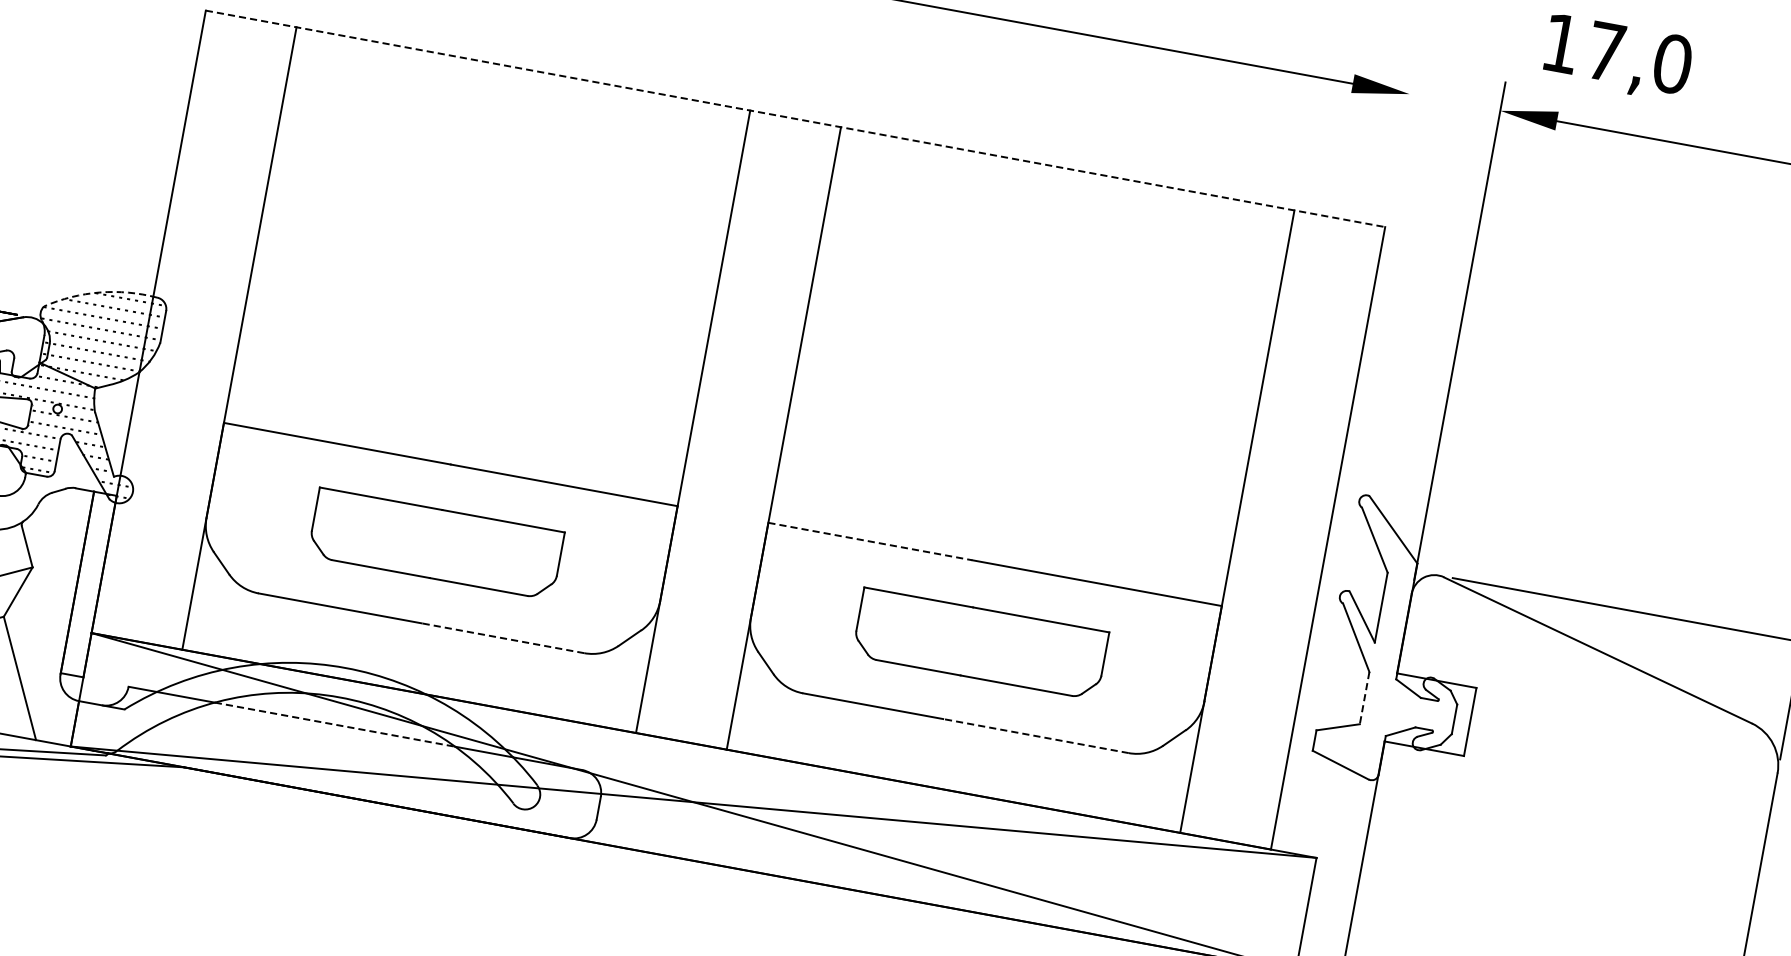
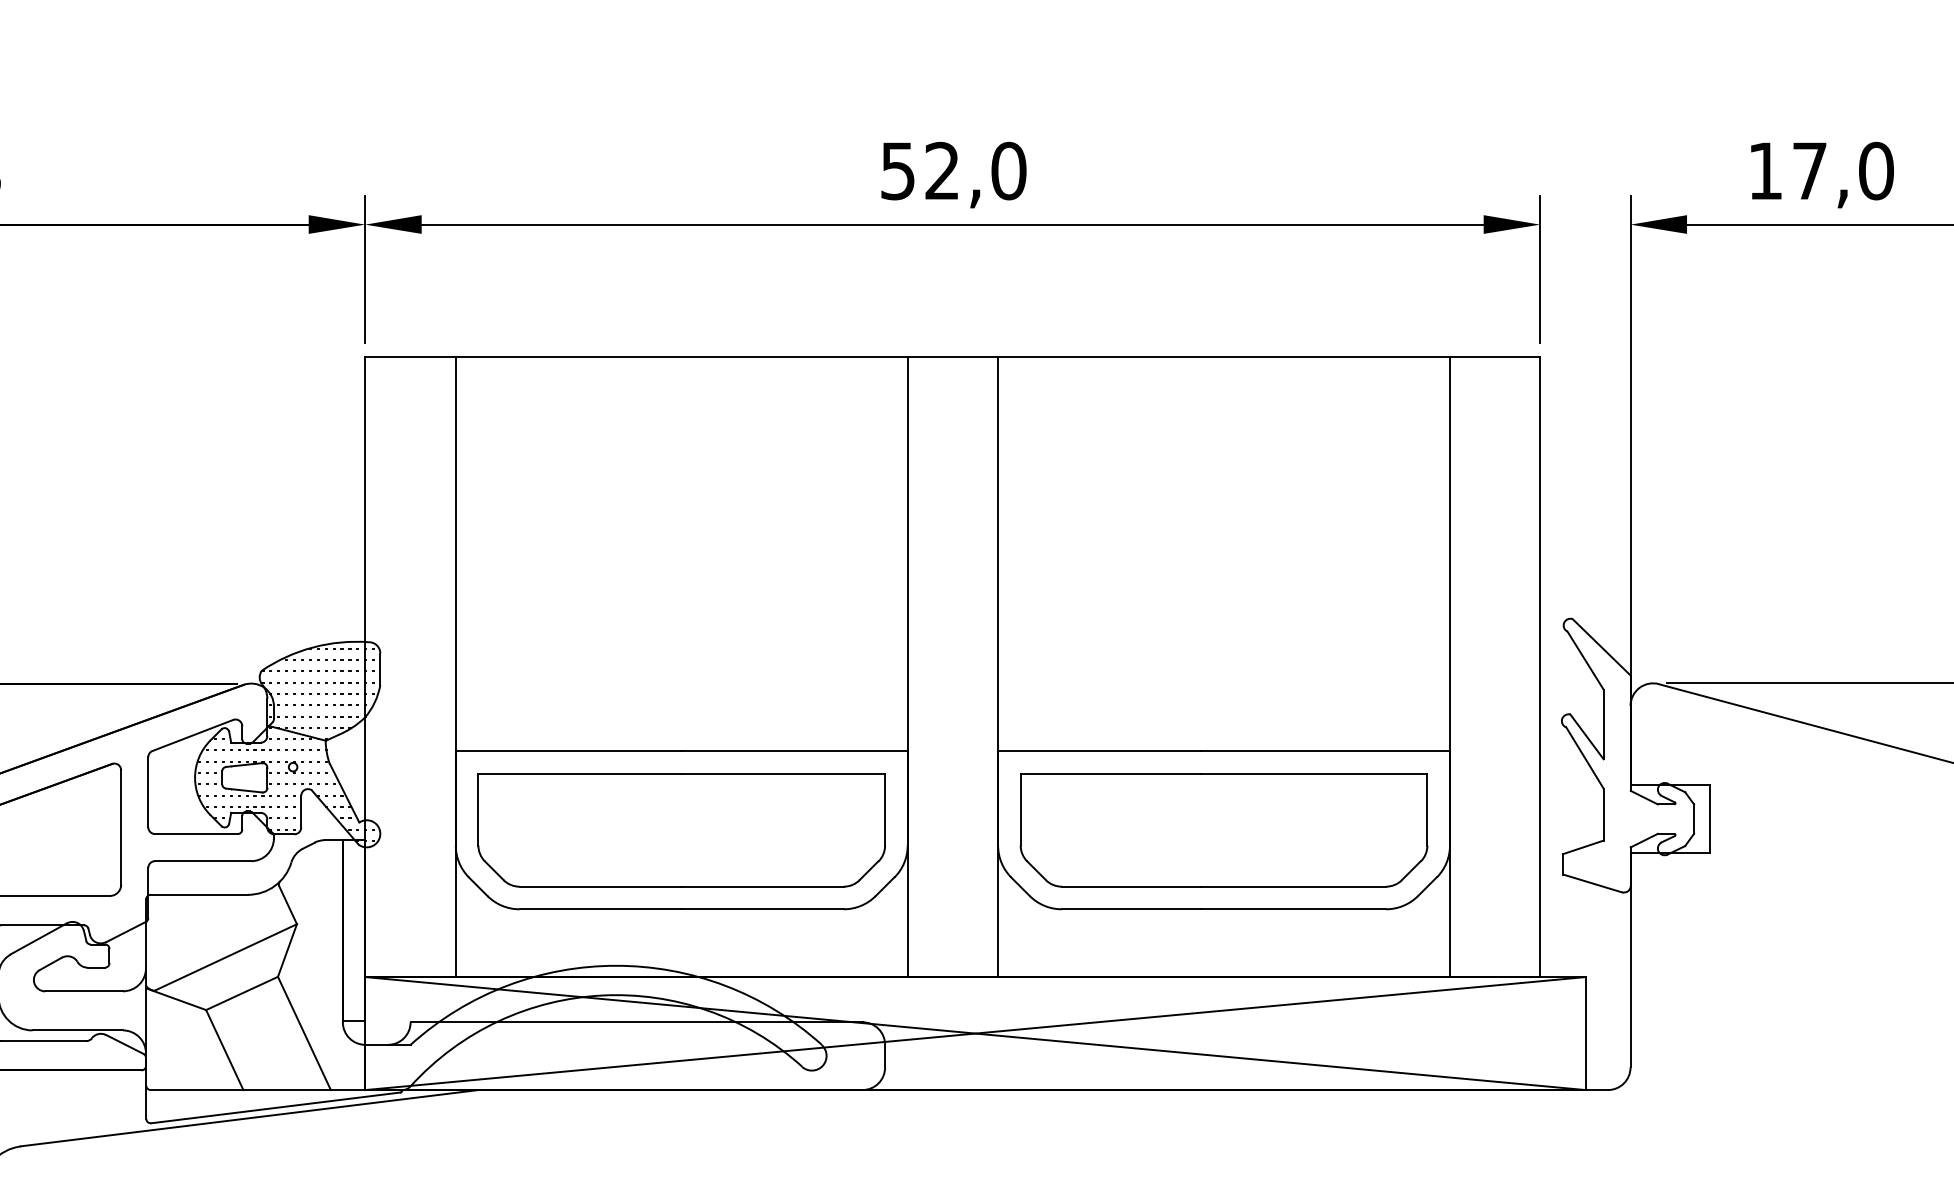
text: (1617, 57) -> (1822, 174), moved
line: (796, 119) -> (953, 357), dashed -> solid
line: (1401, 139) -> (1540, 269), added
arc: (100, 292) -> (313, 647), dashed -> solid
line: (870, 541) -> (1099, 751), dashed -> solid
part: (435, 544) -> (681, 830), size x1.67
line: (502, 638) -> (762, 909), dashed -> solid
part: (980, 644) -> (1223, 830), size x1.67
line: (1364, 697) -> (1603, 814), dashed -> solid
line: (335, 724) -> (616, 1022), dashed -> solid
line: (1035, 736) -> (1293, 909), dashed -> solid

